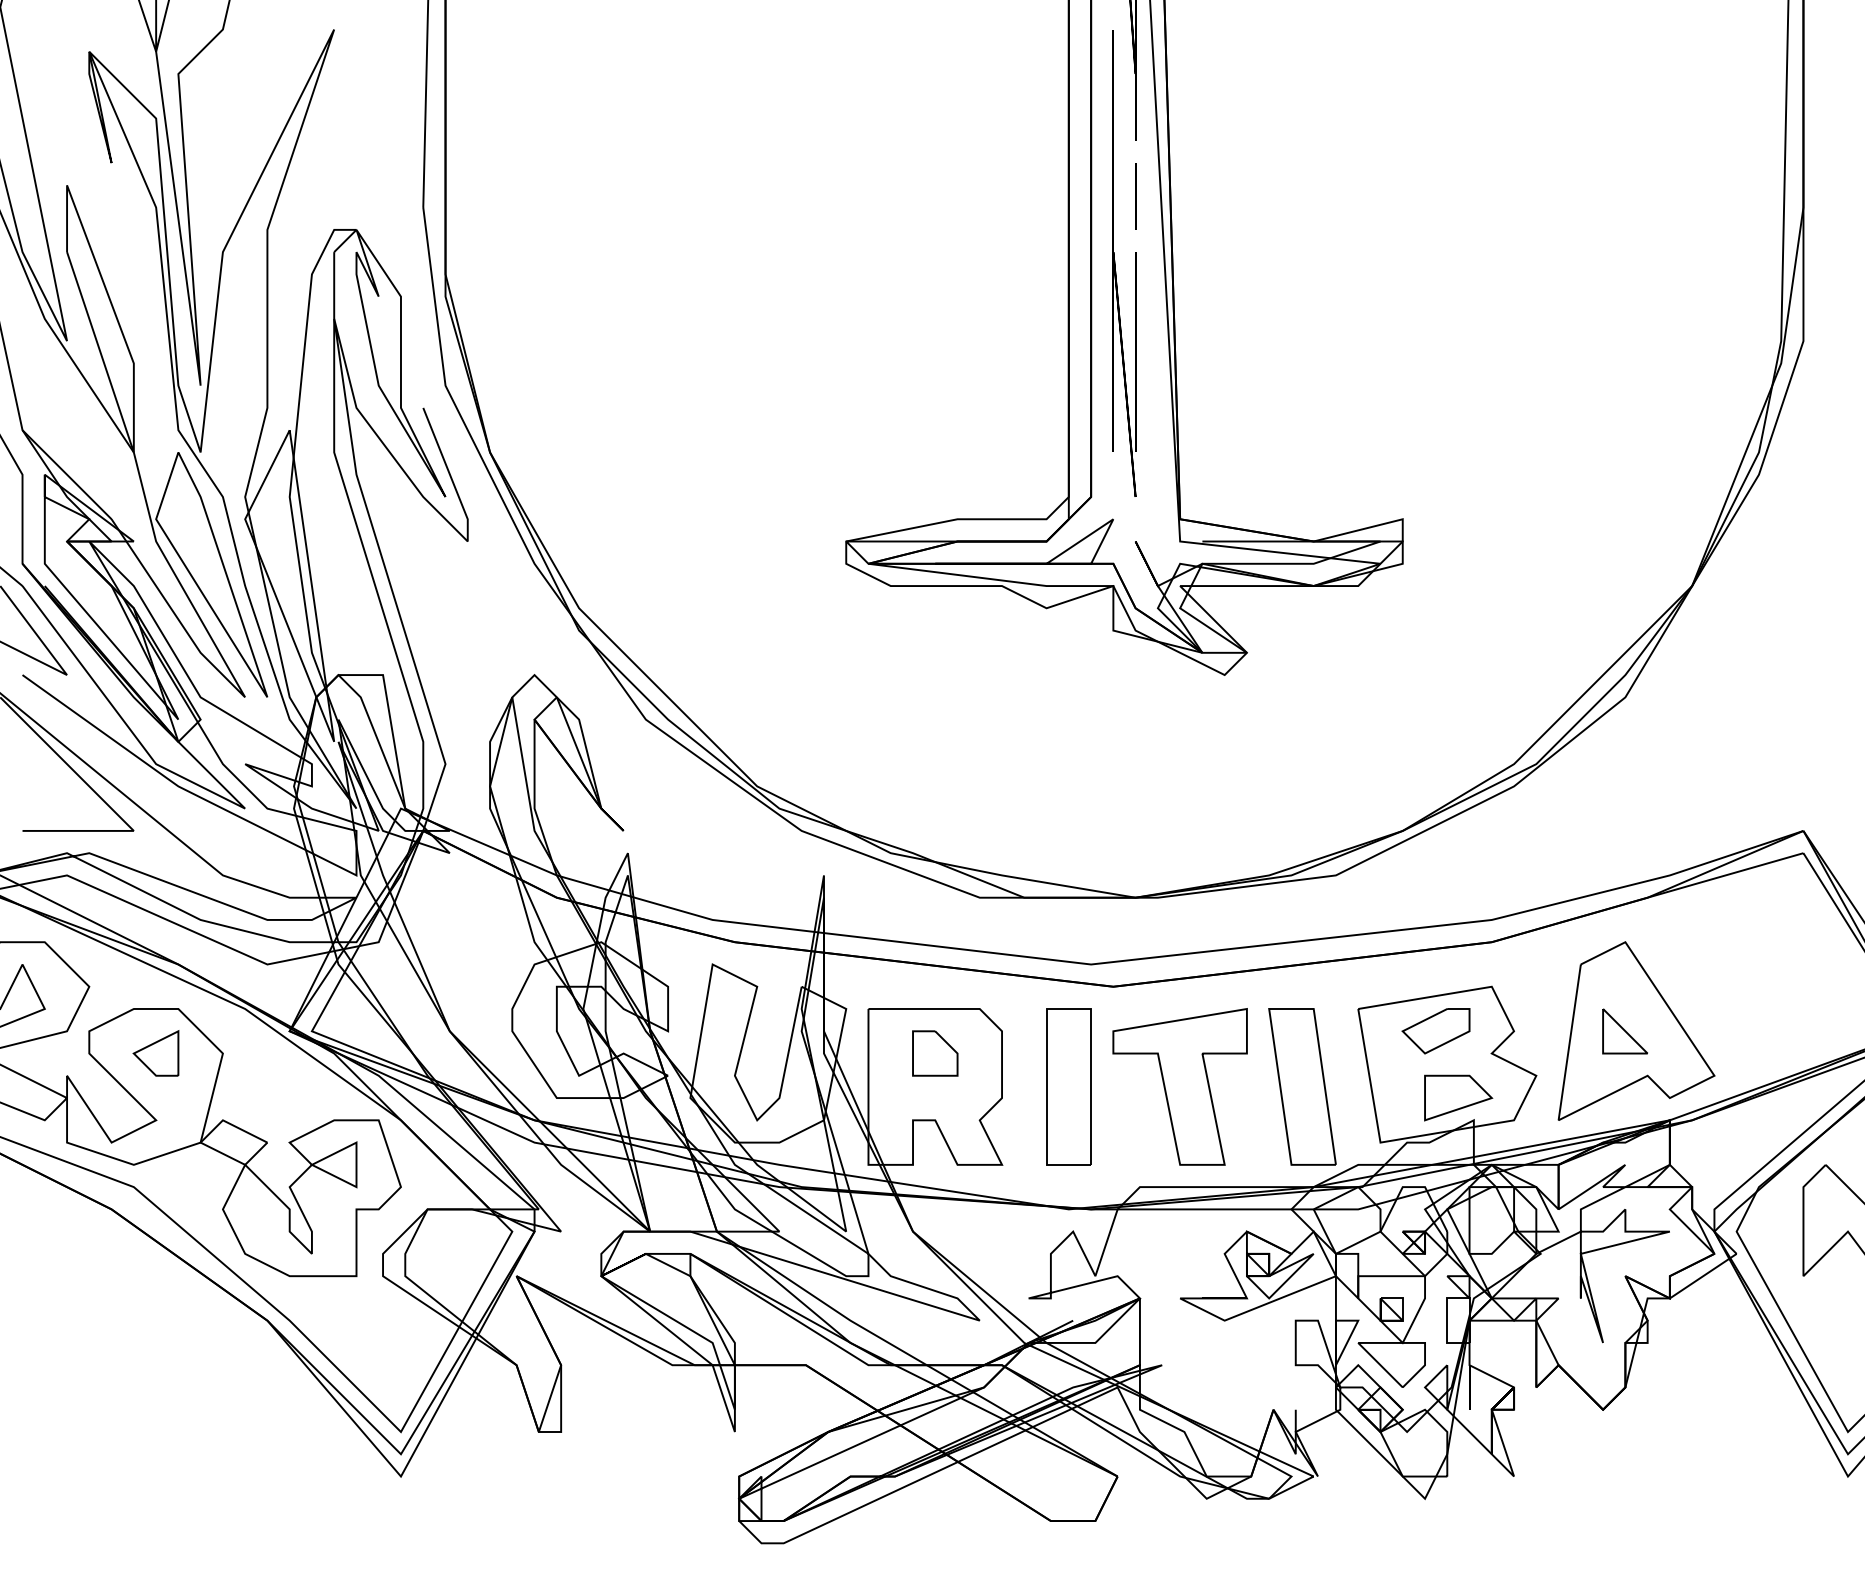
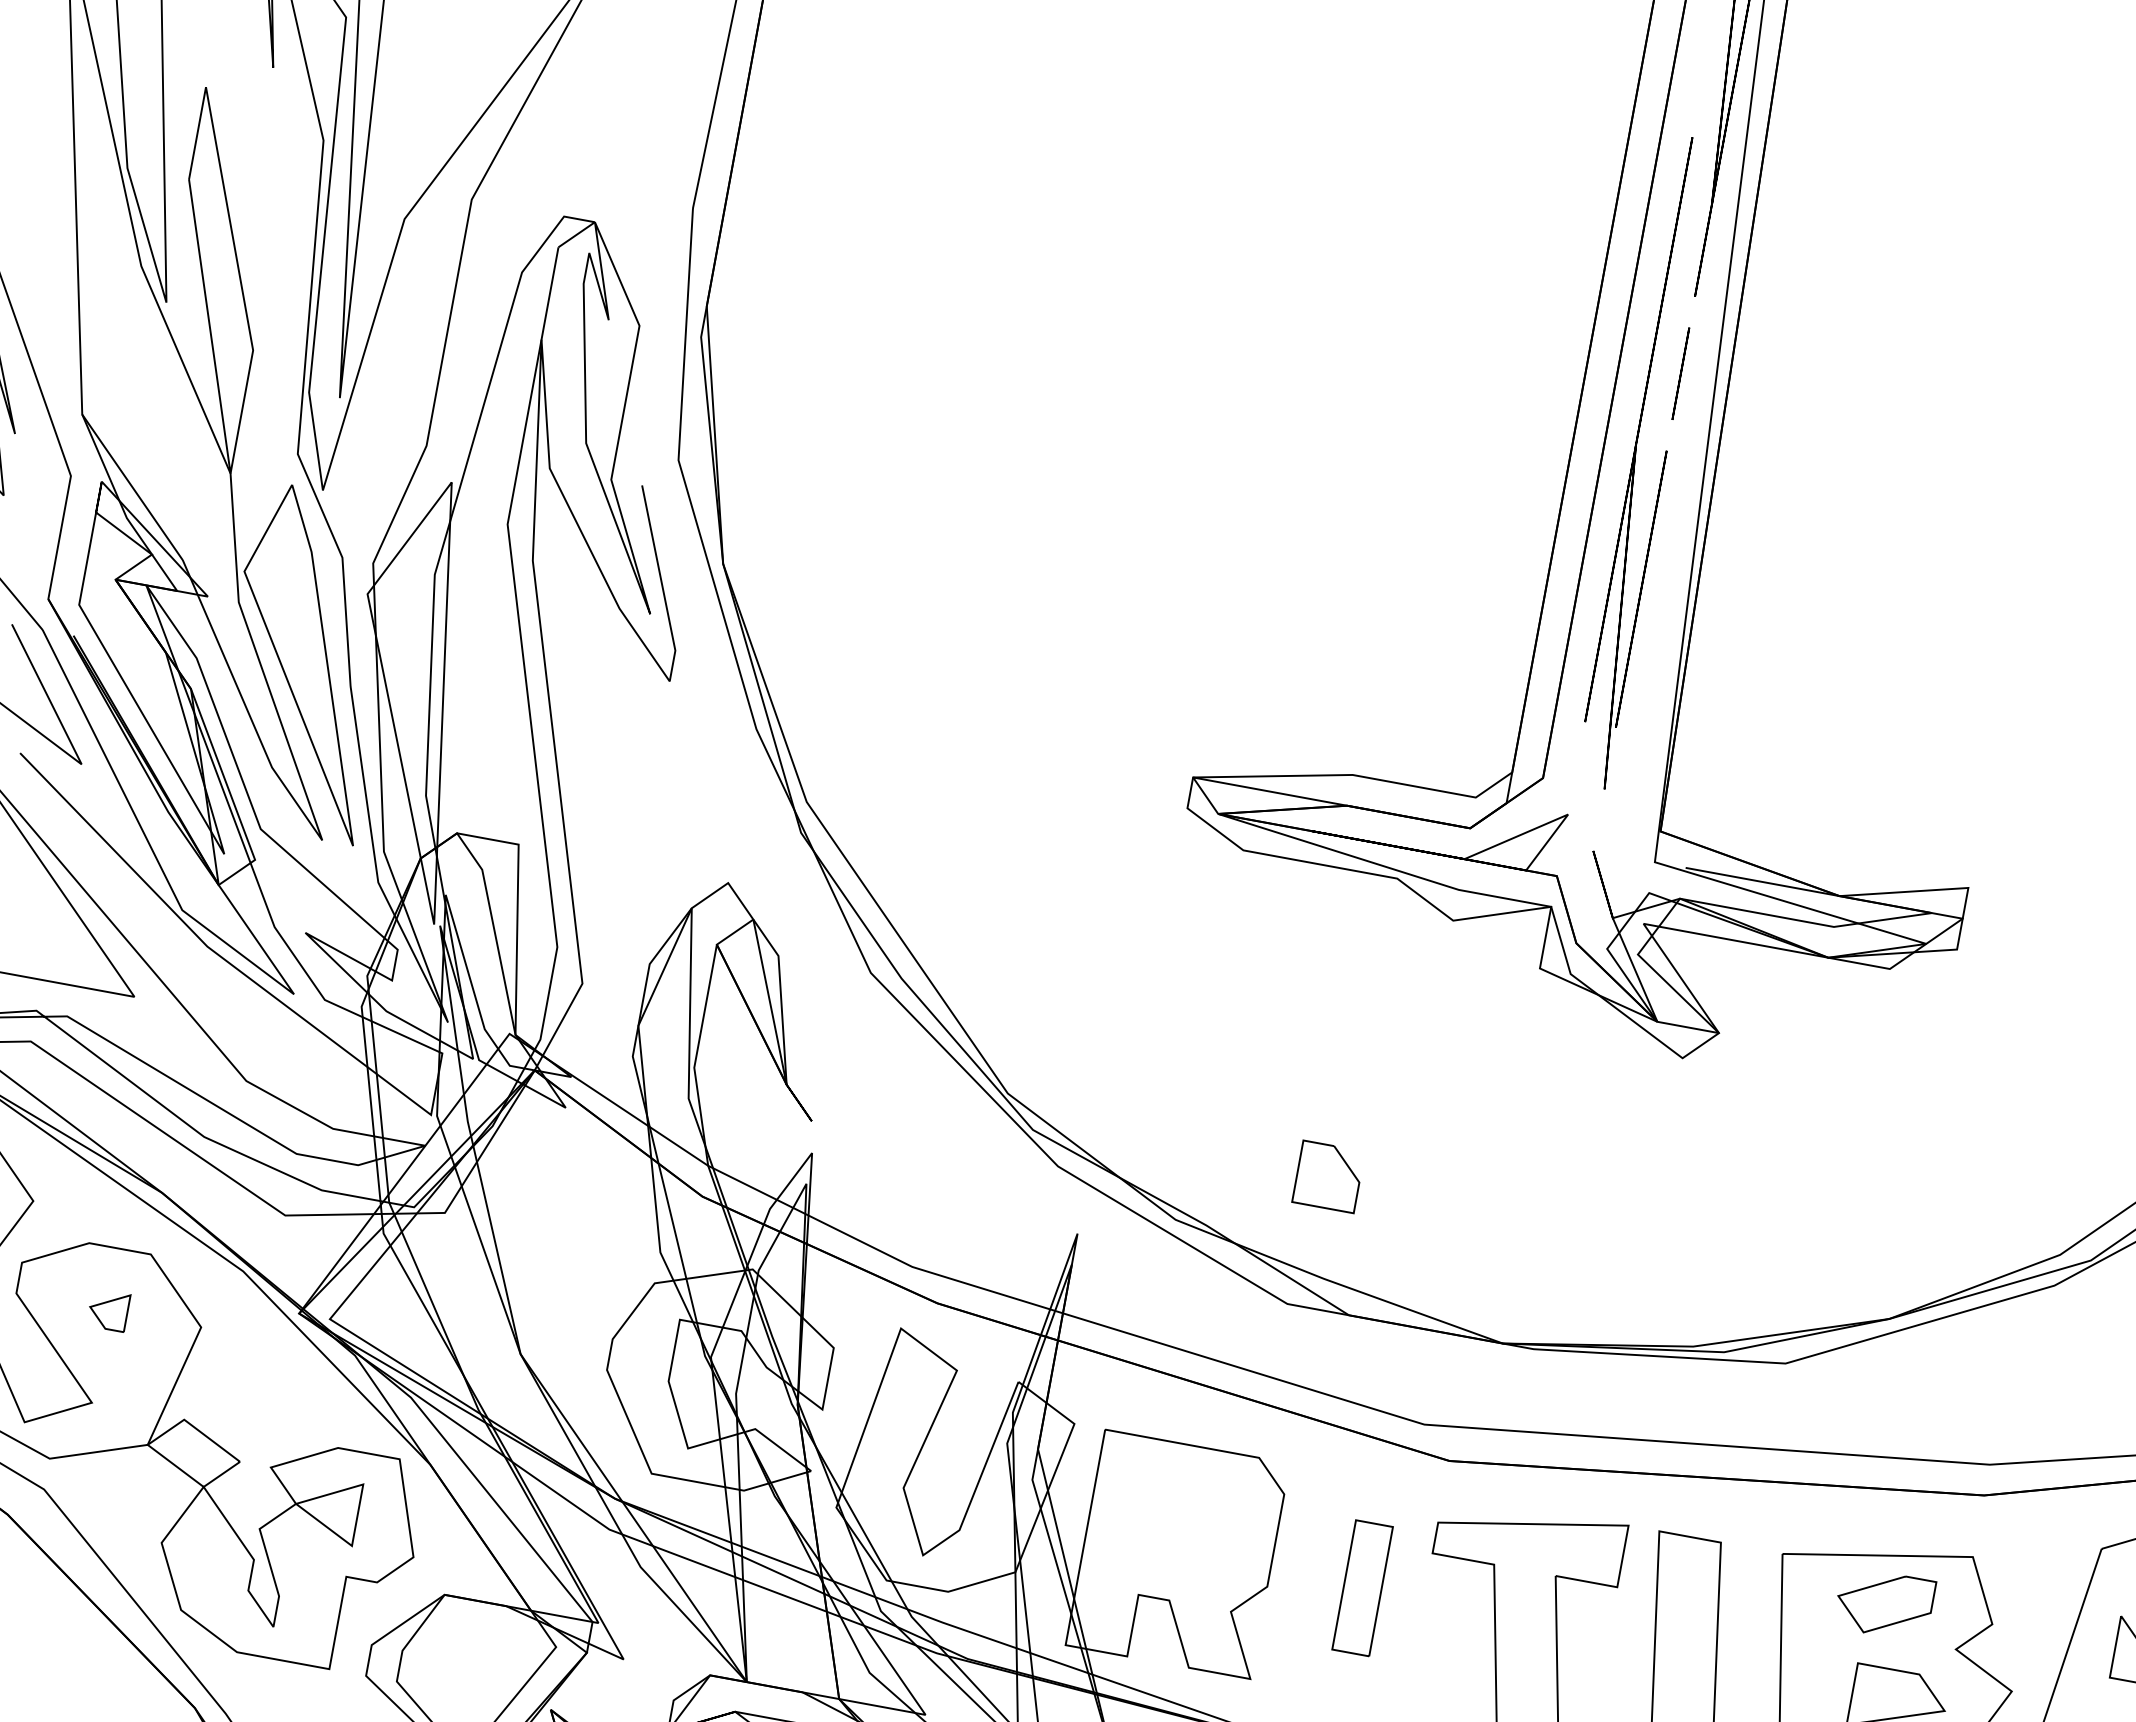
part: (155, 1053) -> (107, 1310), size x0.6
part: (935, 1053) -> (1328, 1176), moved
part: (1068, 1086) -> (1362, 1587), size x0.6

